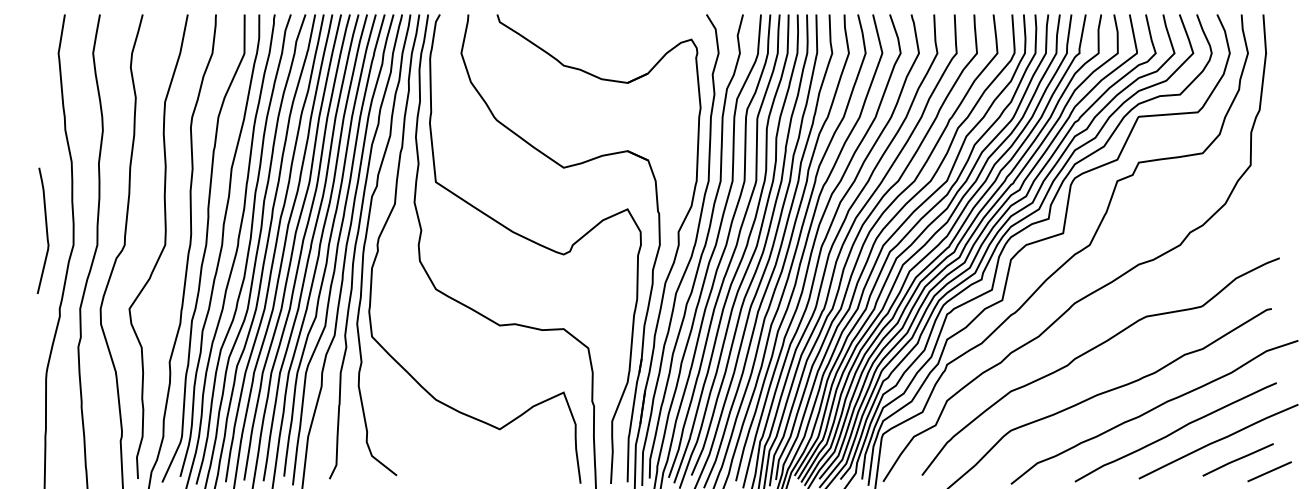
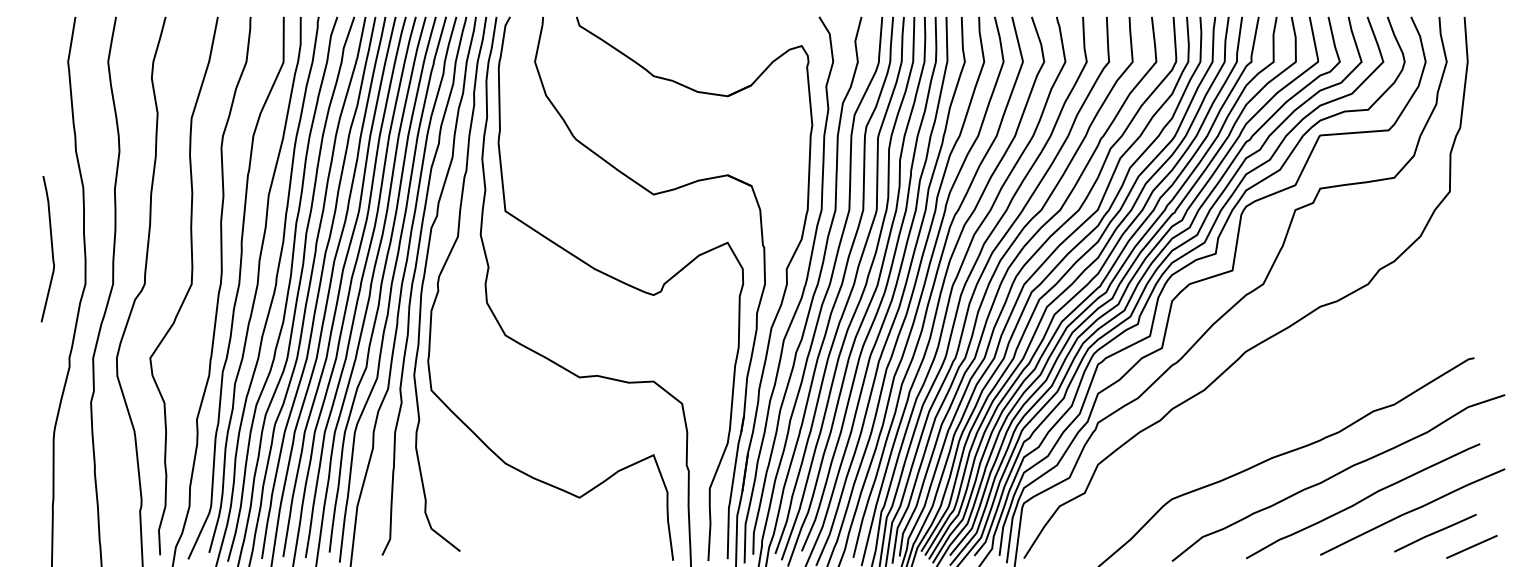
curve: (45, 228) -> (50, 246), moved
curve: (1092, 350) -> (1266, 406), removed

